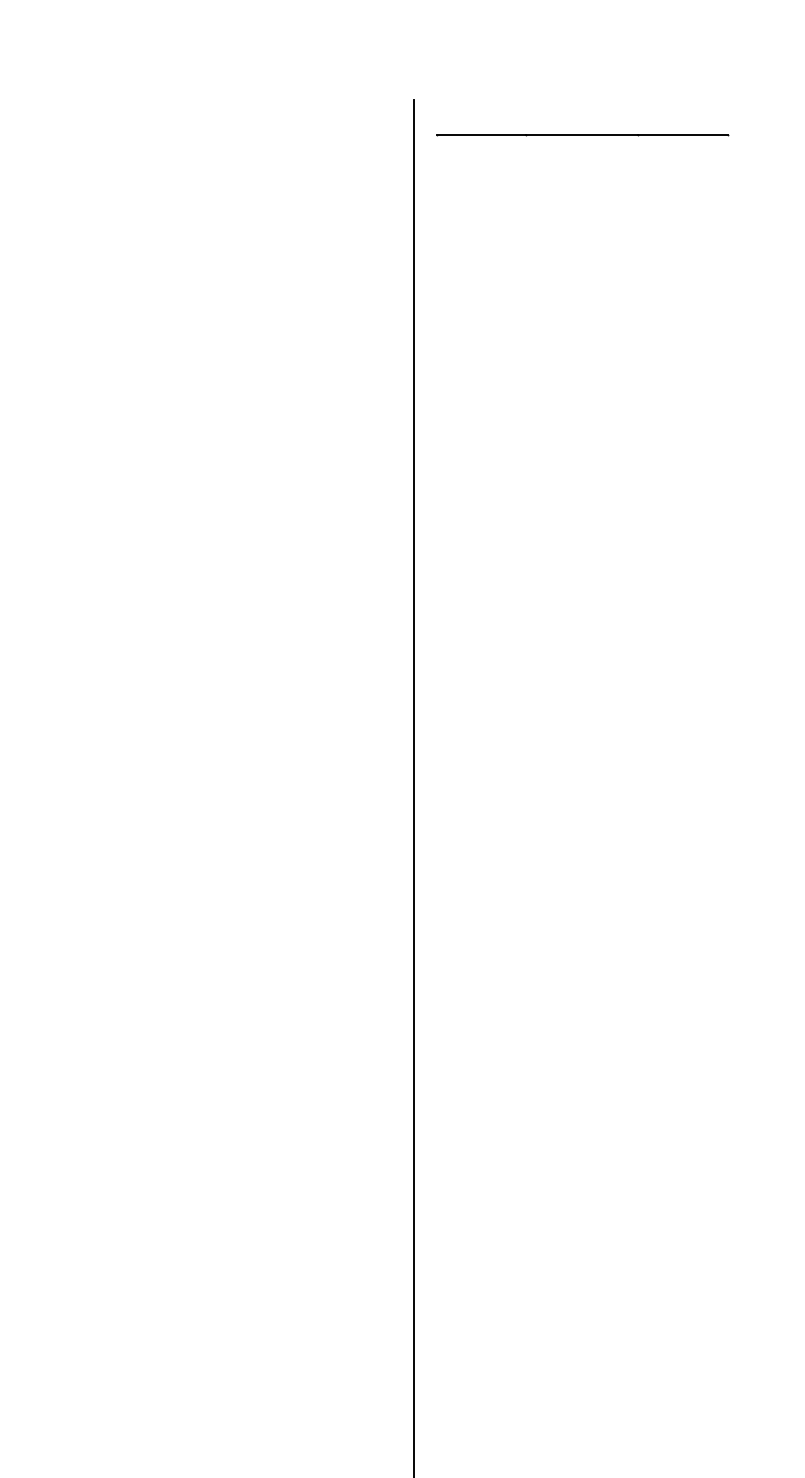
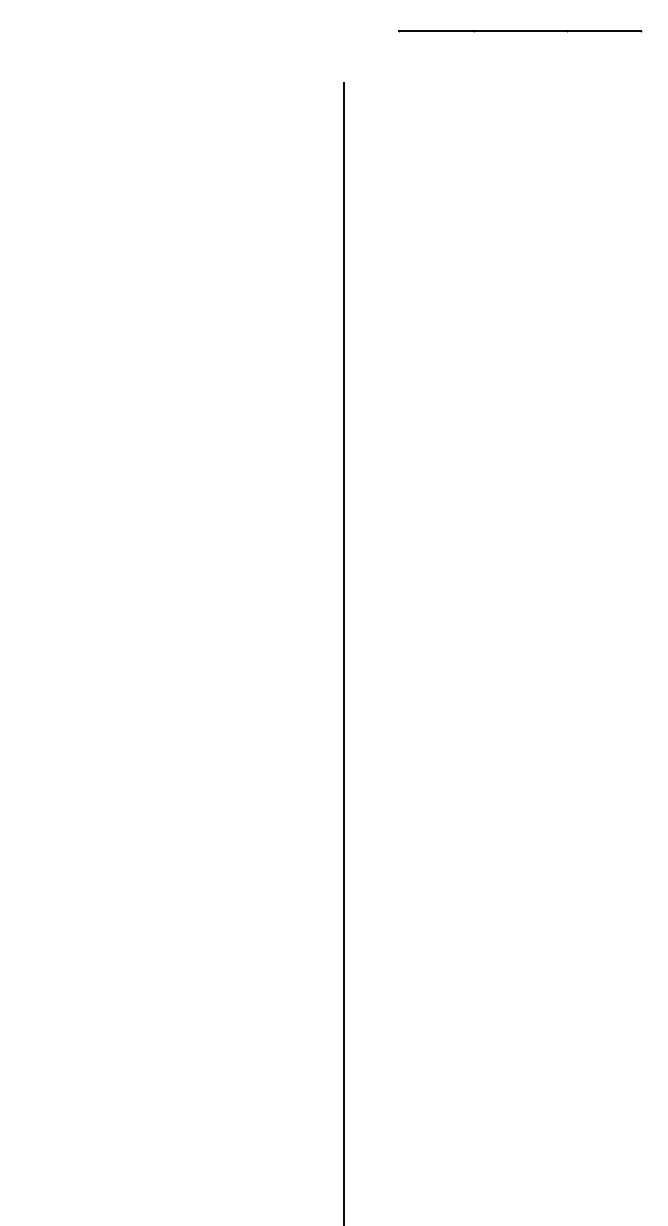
line: (582, 135) -> (520, 31), moved

